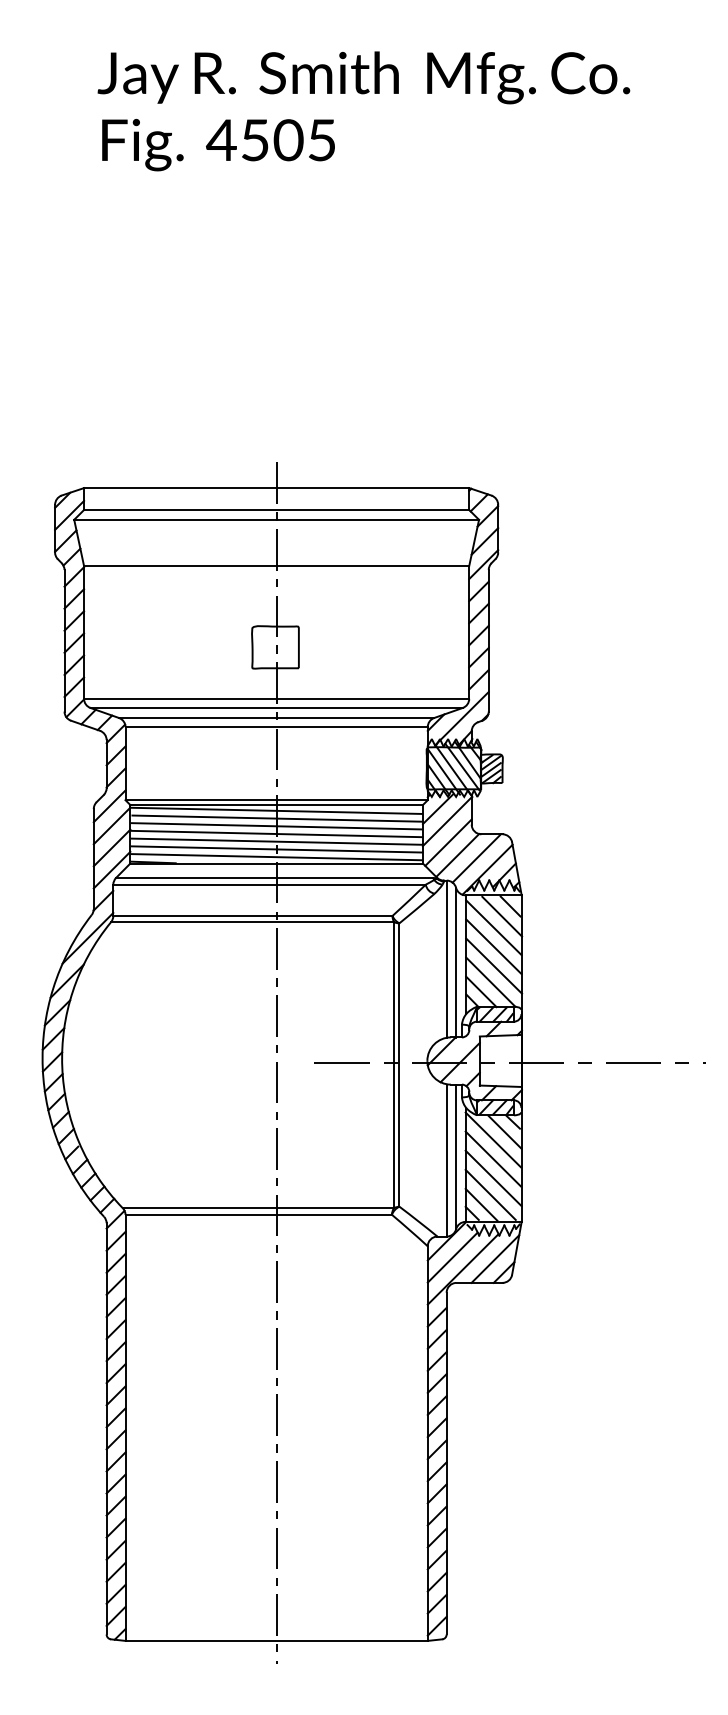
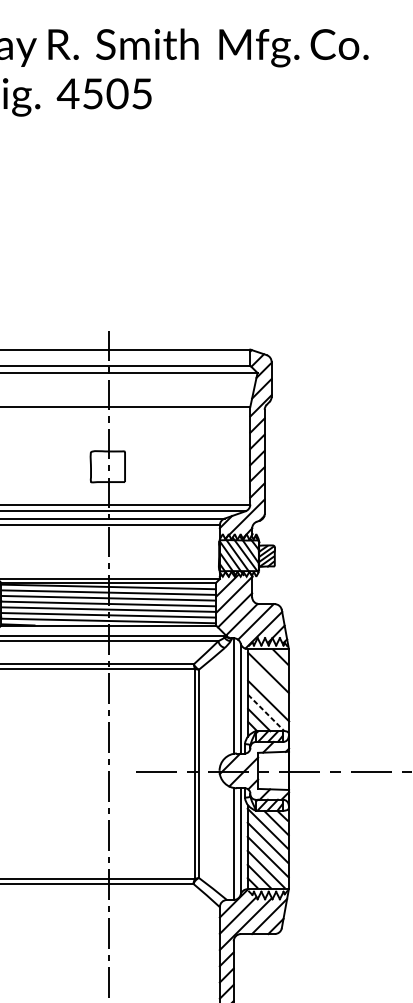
line: (502, 916) -> (274, 664), removed
line: (493, 946) -> (268, 686), removed
line: (490, 982) -> (265, 713), solid -> dashed

